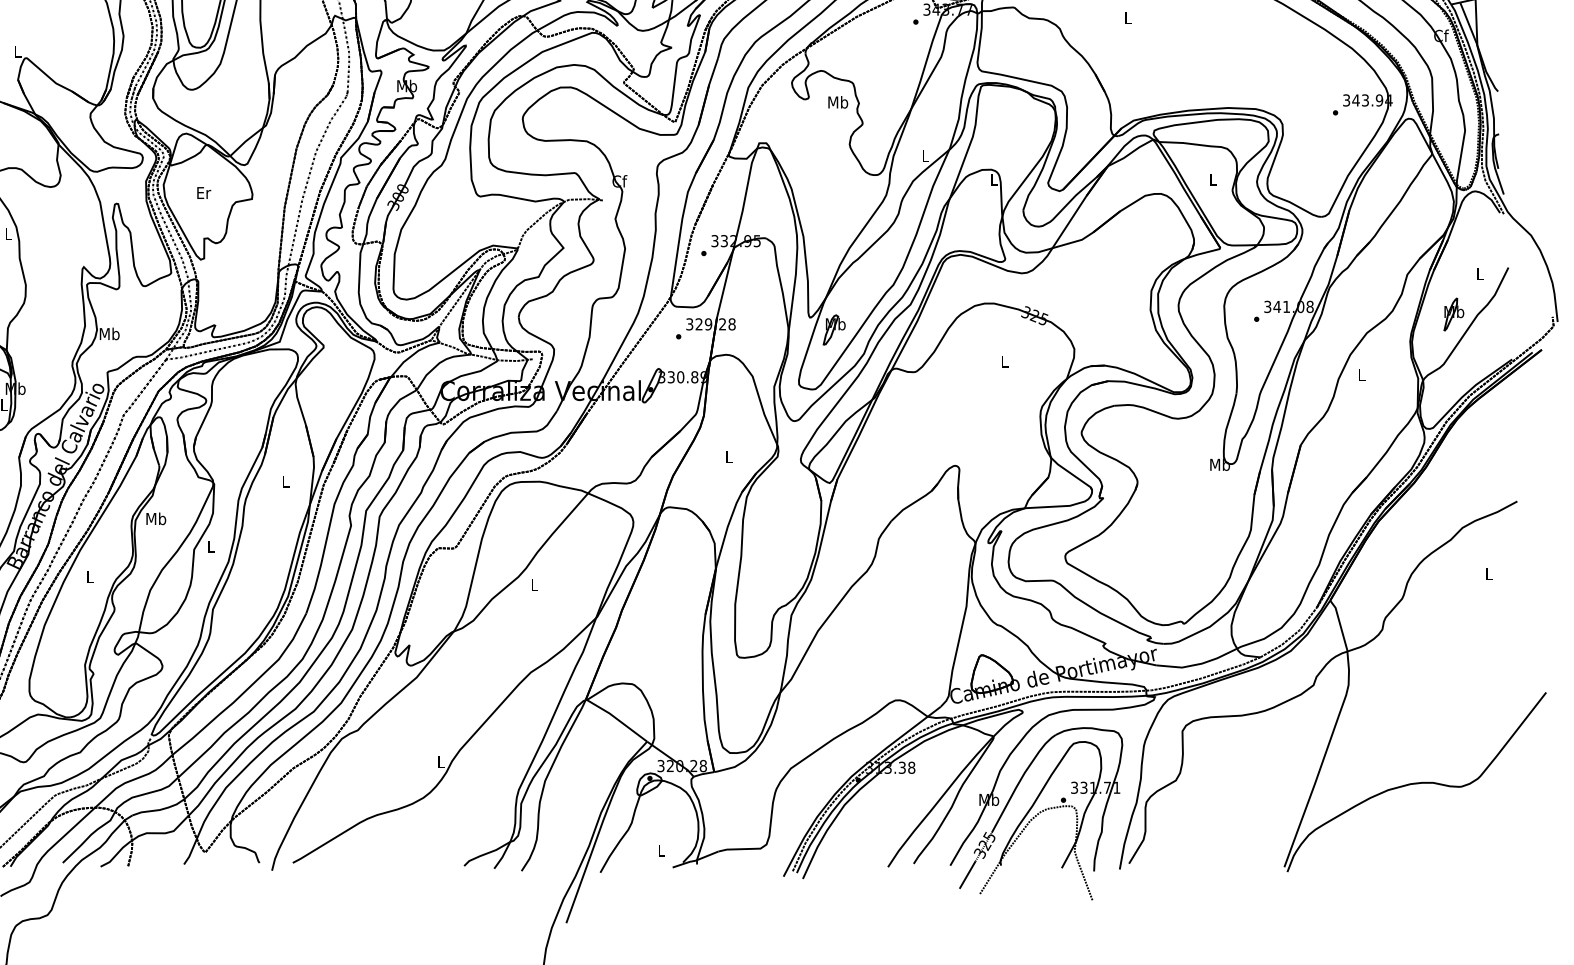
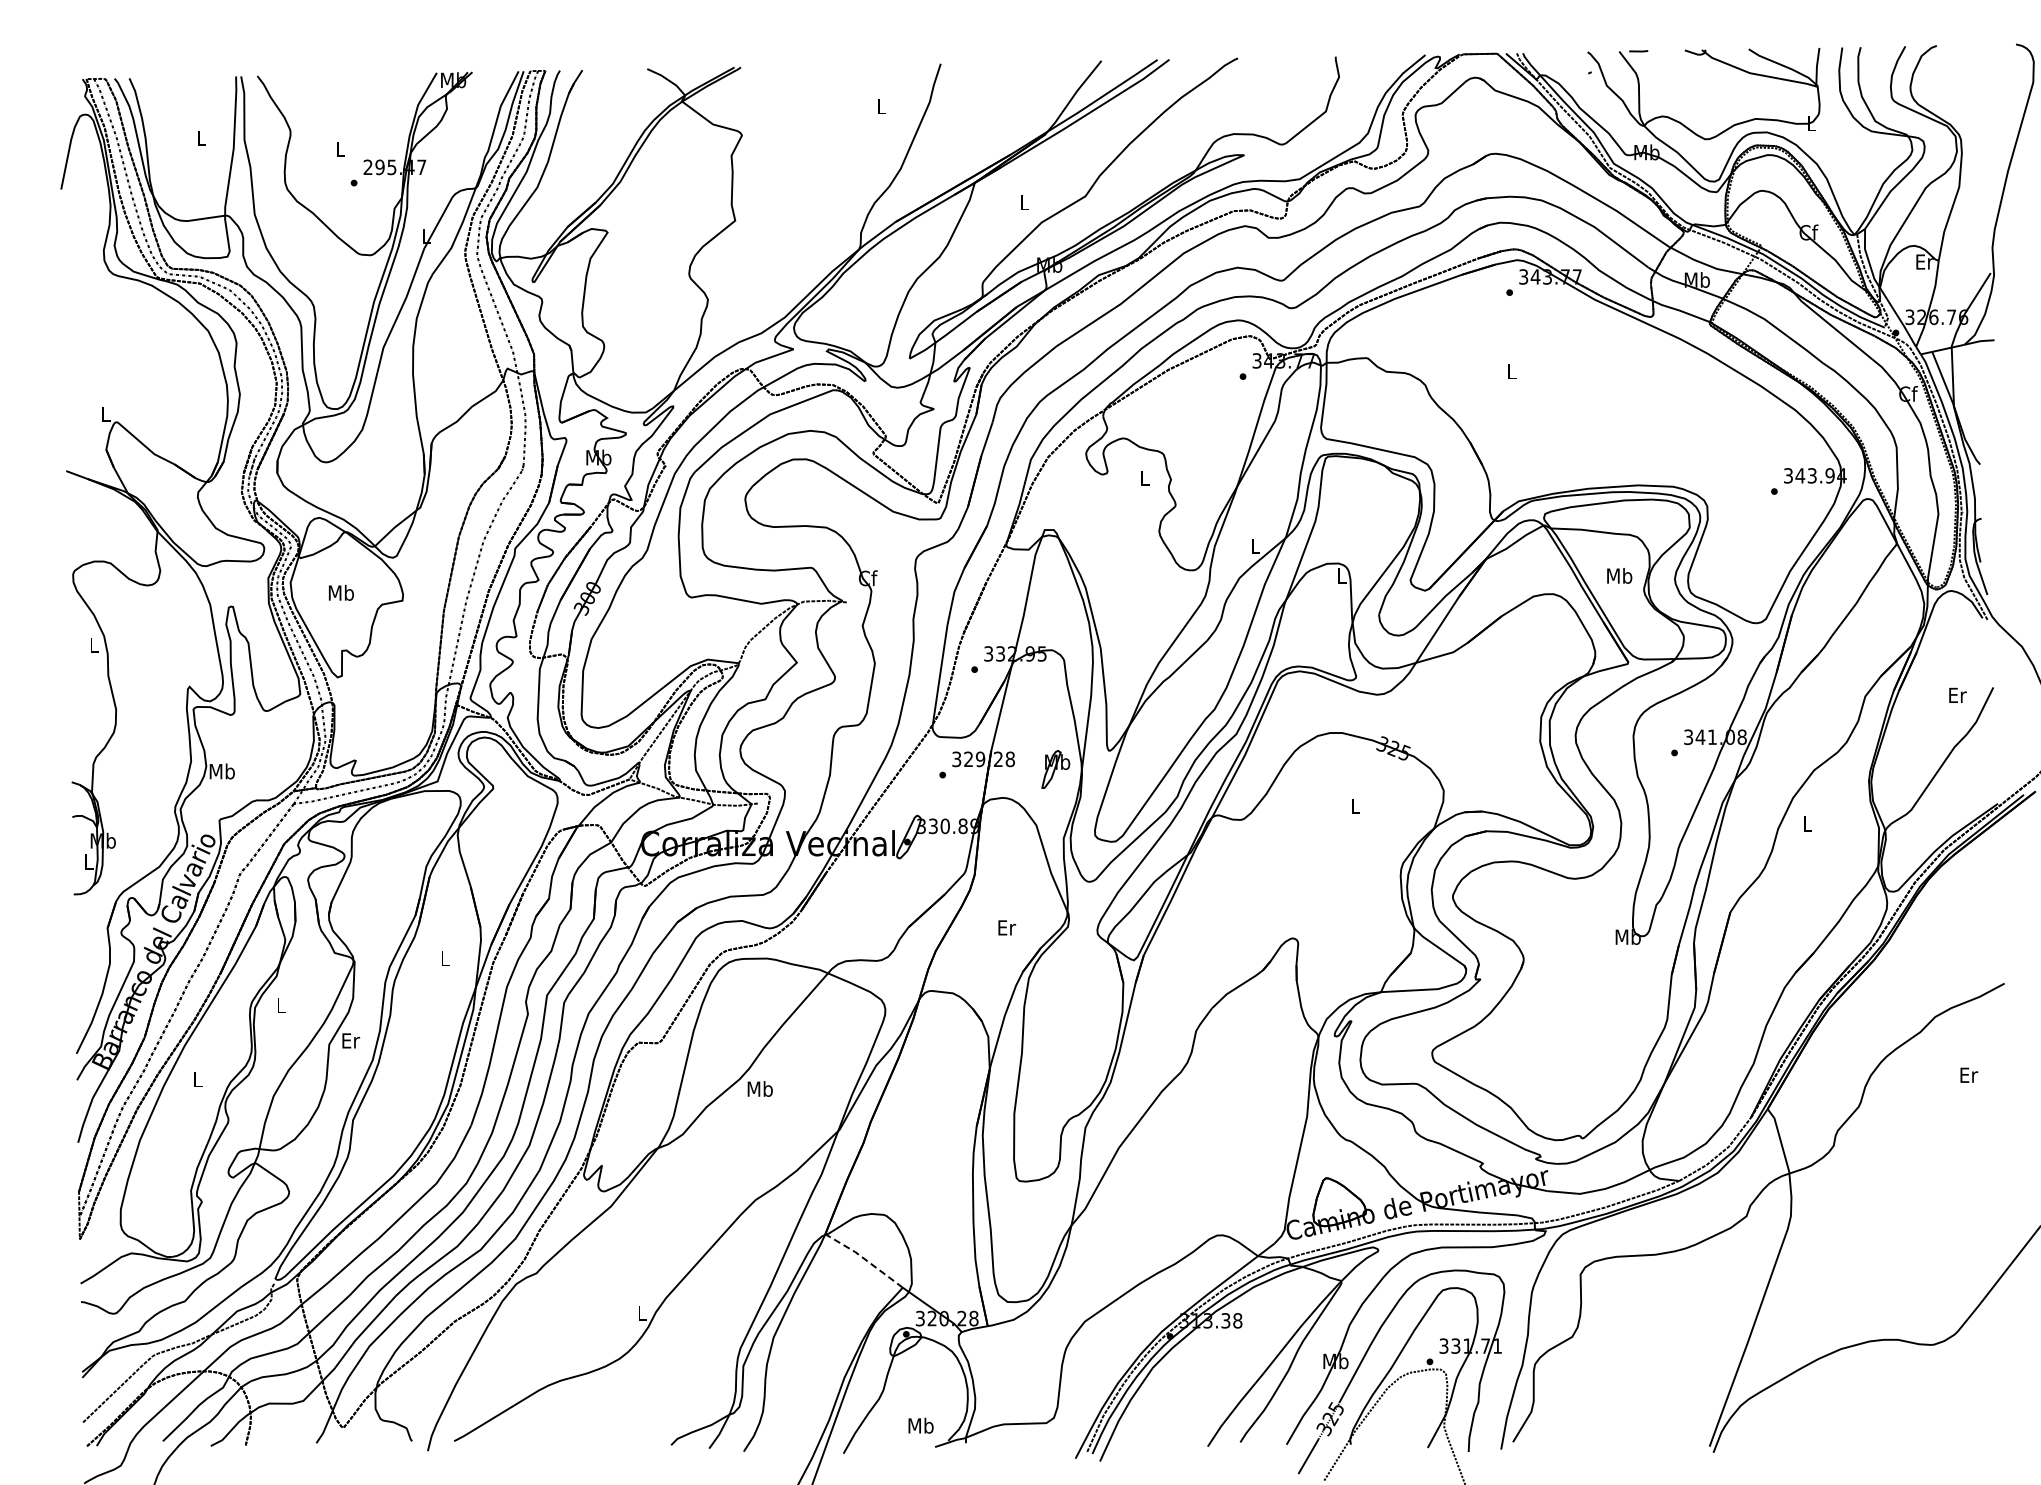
text: (838, 102) -> (1144, 478), Mb -> L
text: (1213, 179) -> (1619, 575), L -> Mb
text: (203, 192) -> (340, 592), Er -> Mb
text: (1480, 273) -> (1957, 694), L -> Er
part: (1454, 314) -> (1924, 746), removed
part: (834, 330) -> (1055, 769), moved
text: (729, 457) -> (1007, 927), L -> Er
text: (155, 518) -> (280, 1005), Mb -> L
text: (211, 546) -> (351, 1040), L -> Er
text: (1489, 573) -> (1969, 1074), L -> Er
text: (533, 584) -> (759, 1088), L -> Mb
line: (616, 719) -> (864, 1259), solid -> dashed
text: (661, 850) -> (920, 1425), L -> Mb

